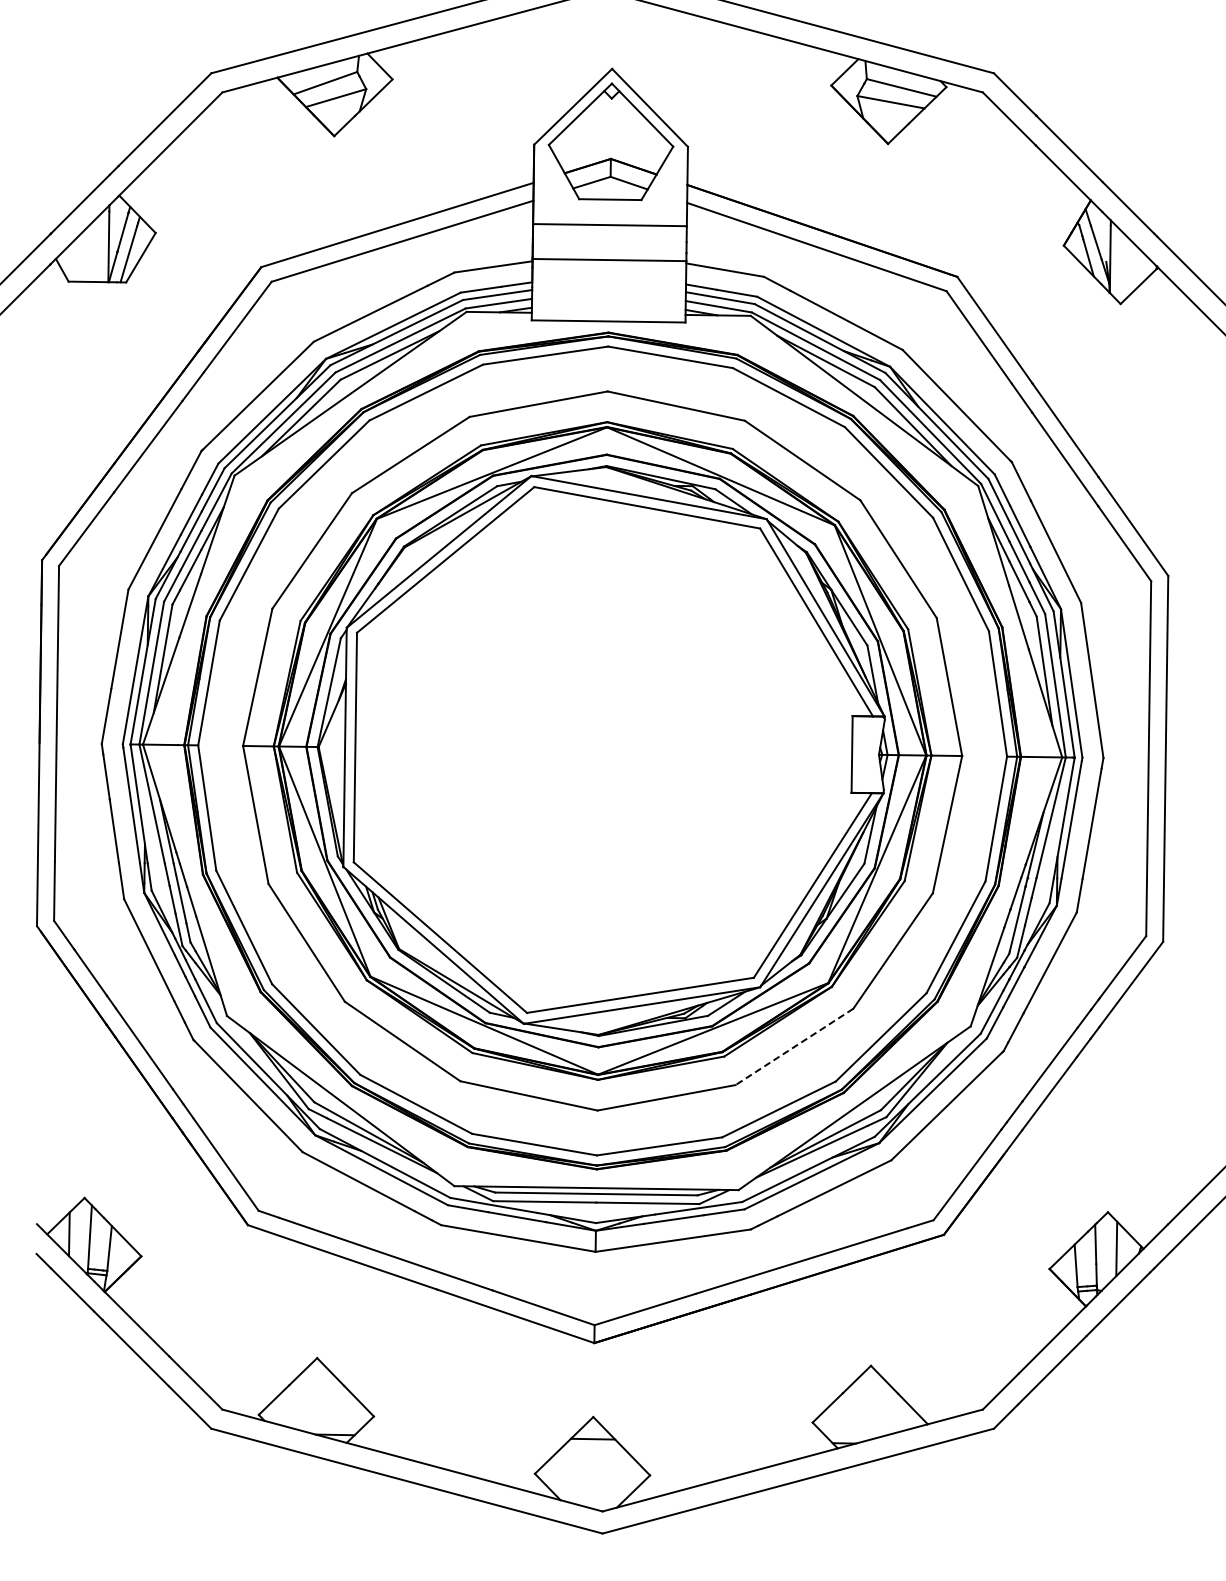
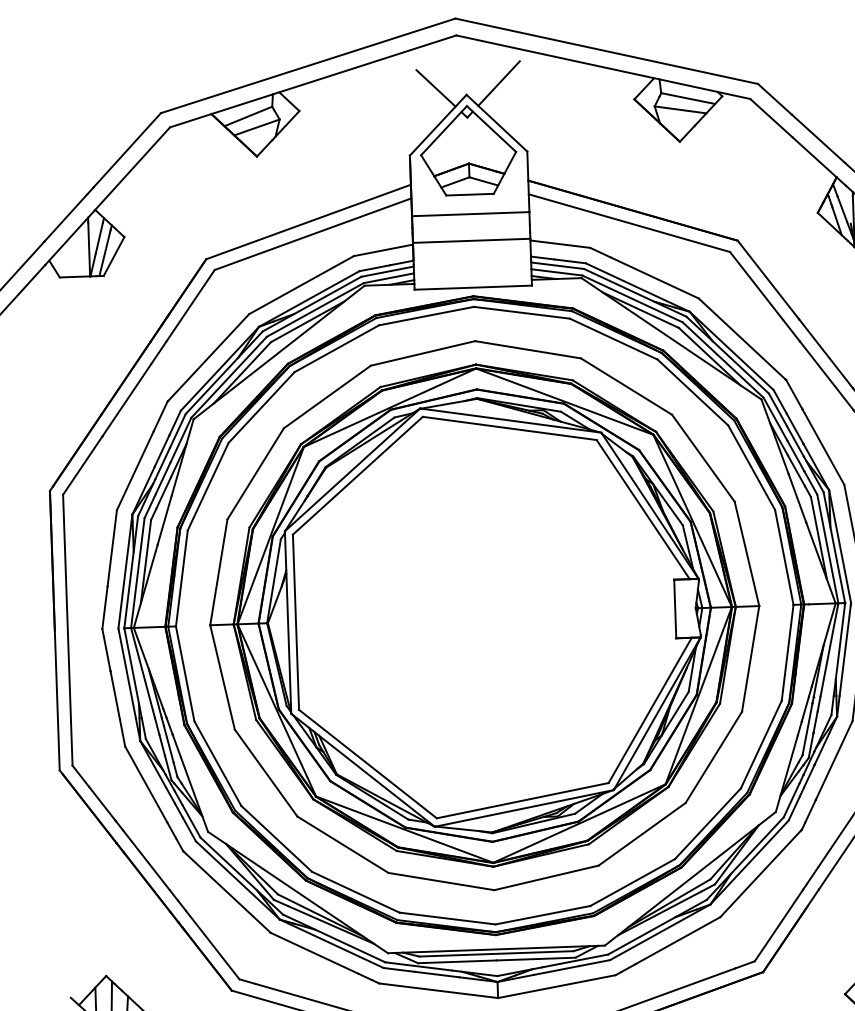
line: (655, 56) -> (499, 83), added
line: (572, 58) -> (435, 88), added
line: (794, 1047) -> (642, 834), dashed -> solid

